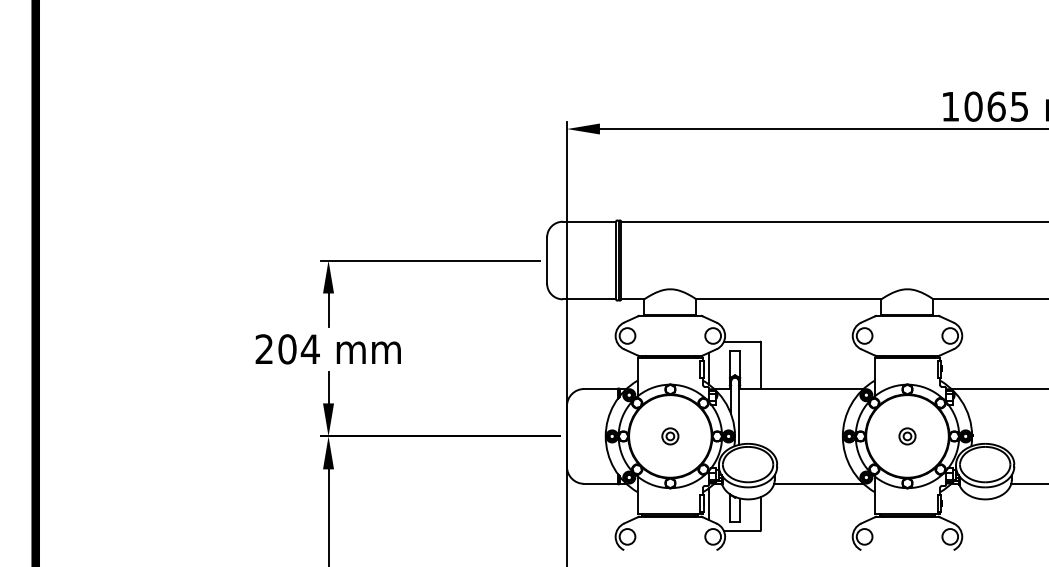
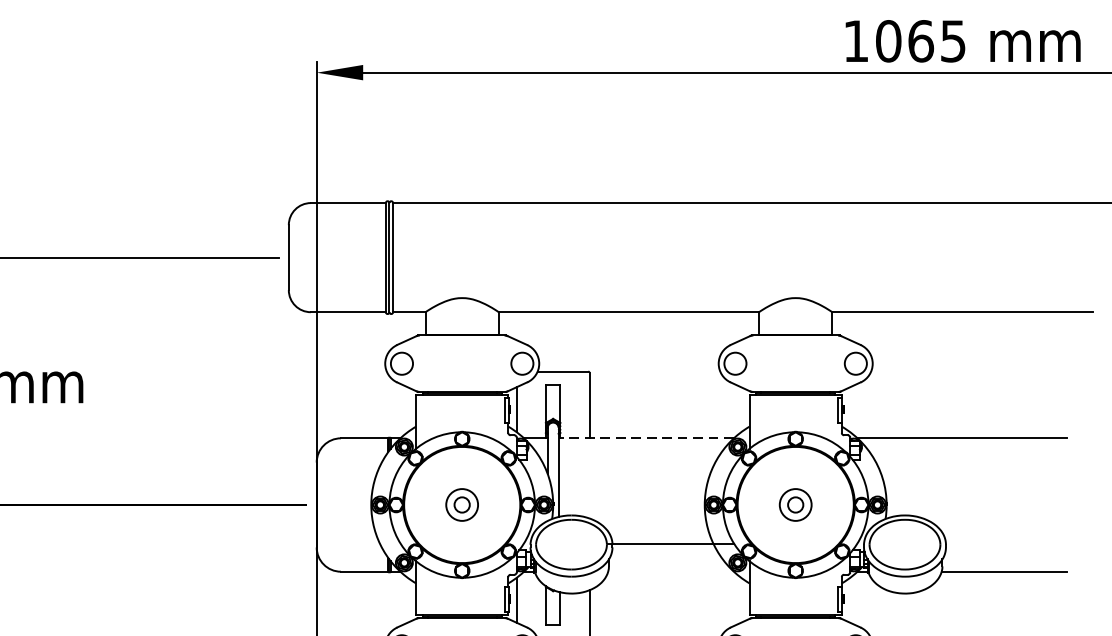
line: (800, 389) -> (645, 439), solid -> dashed
part: (670, 436) -> (462, 505), size x1.4
part: (907, 436) -> (795, 505), size x1.4
line: (818, 483) -> (670, 543), moved

